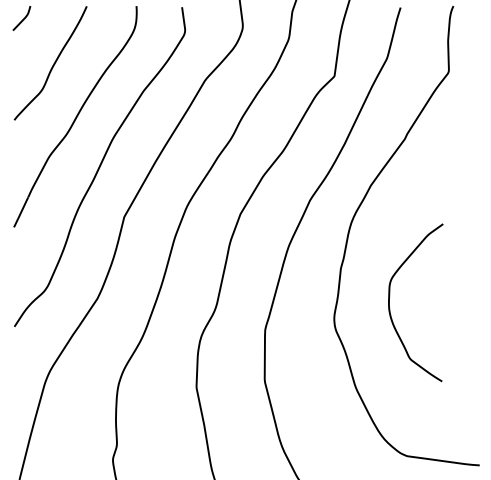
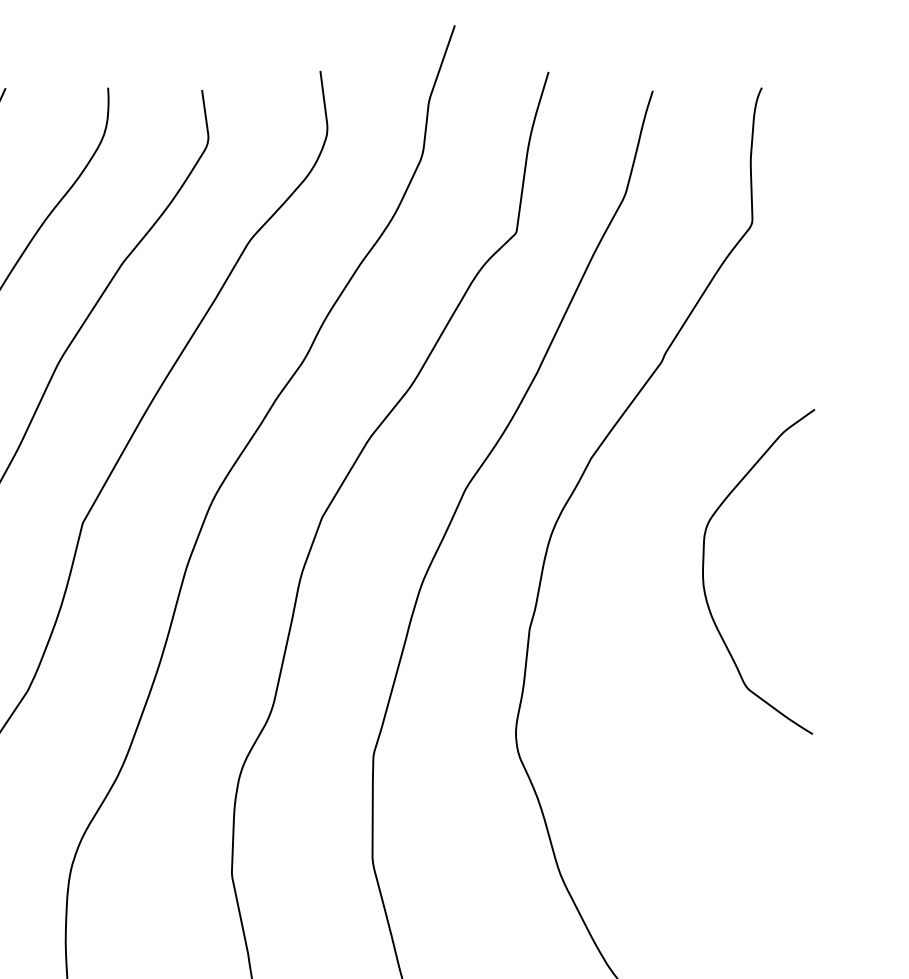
curve: (390, 308) -> (706, 583), moved

